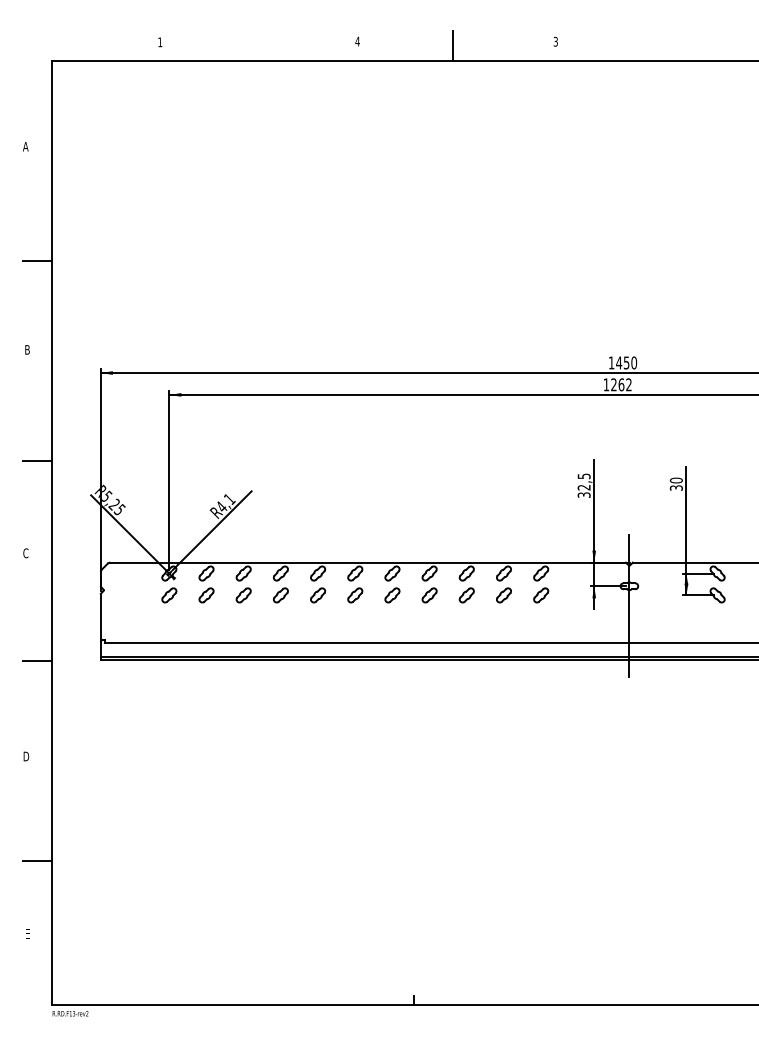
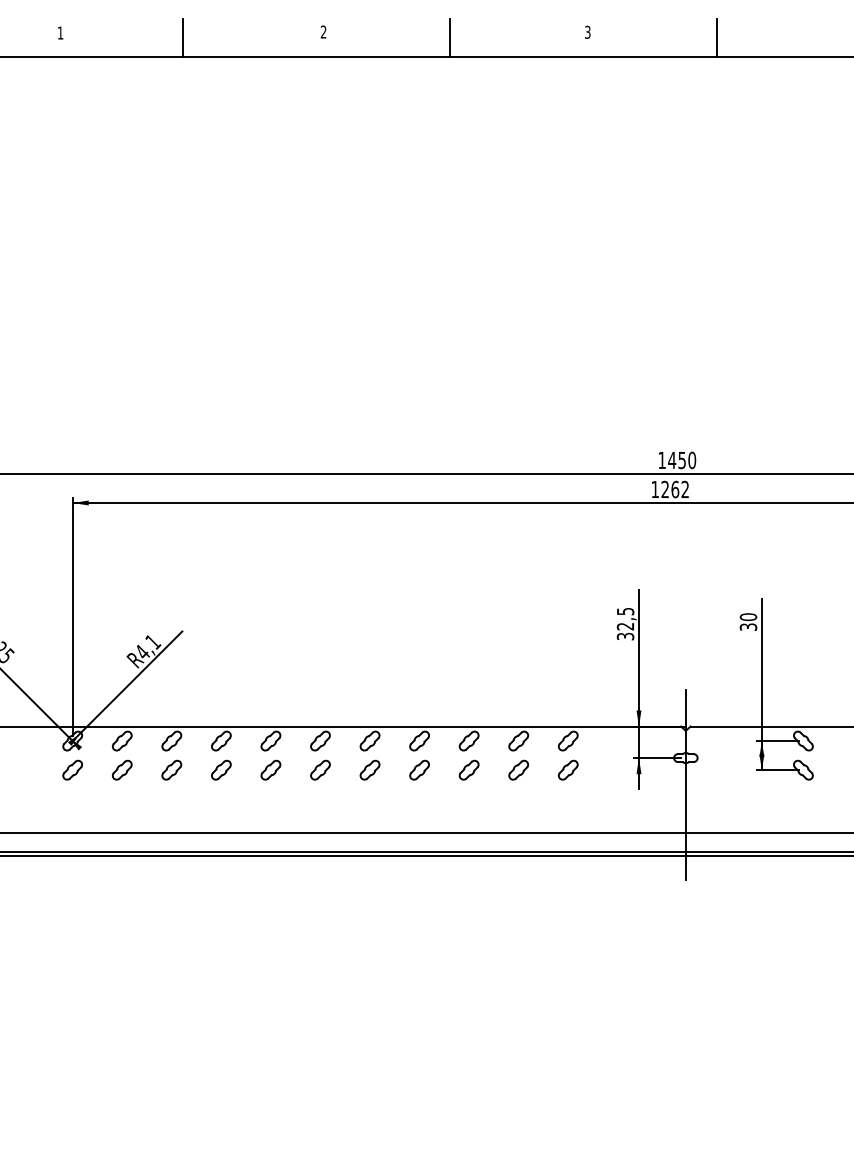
text: (357, 41) -> (323, 31), 4 -> 2
line: (252, 45) -> (183, 37), added
line: (652, 45) -> (716, 37), added

